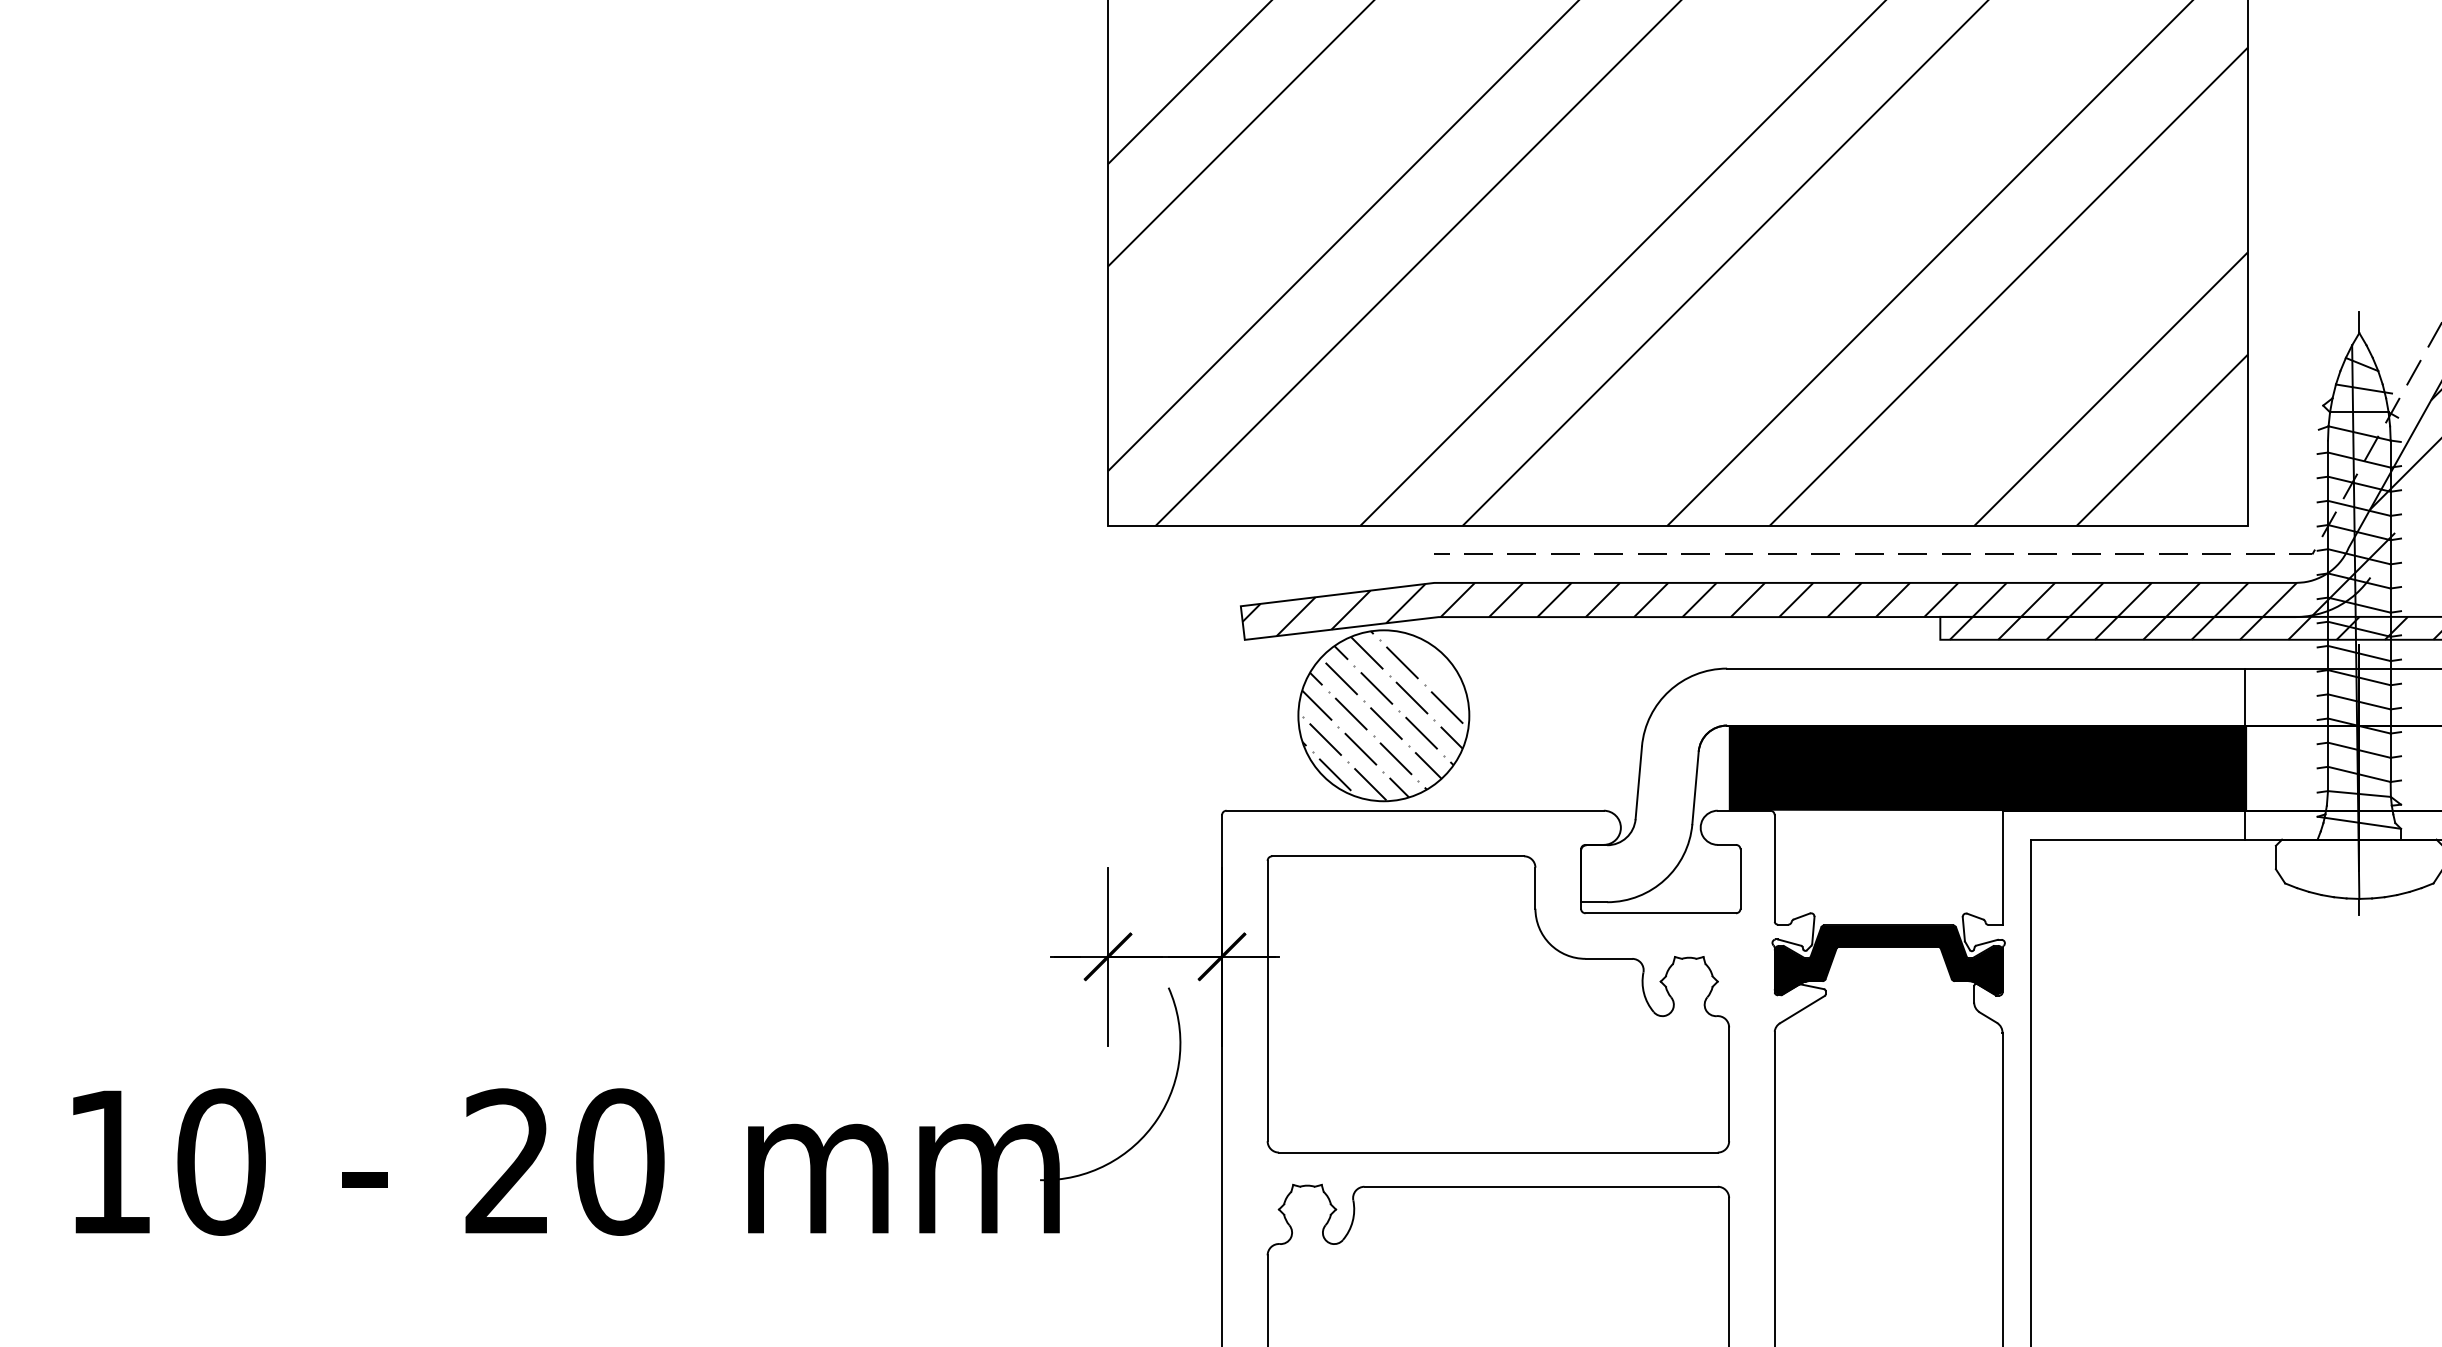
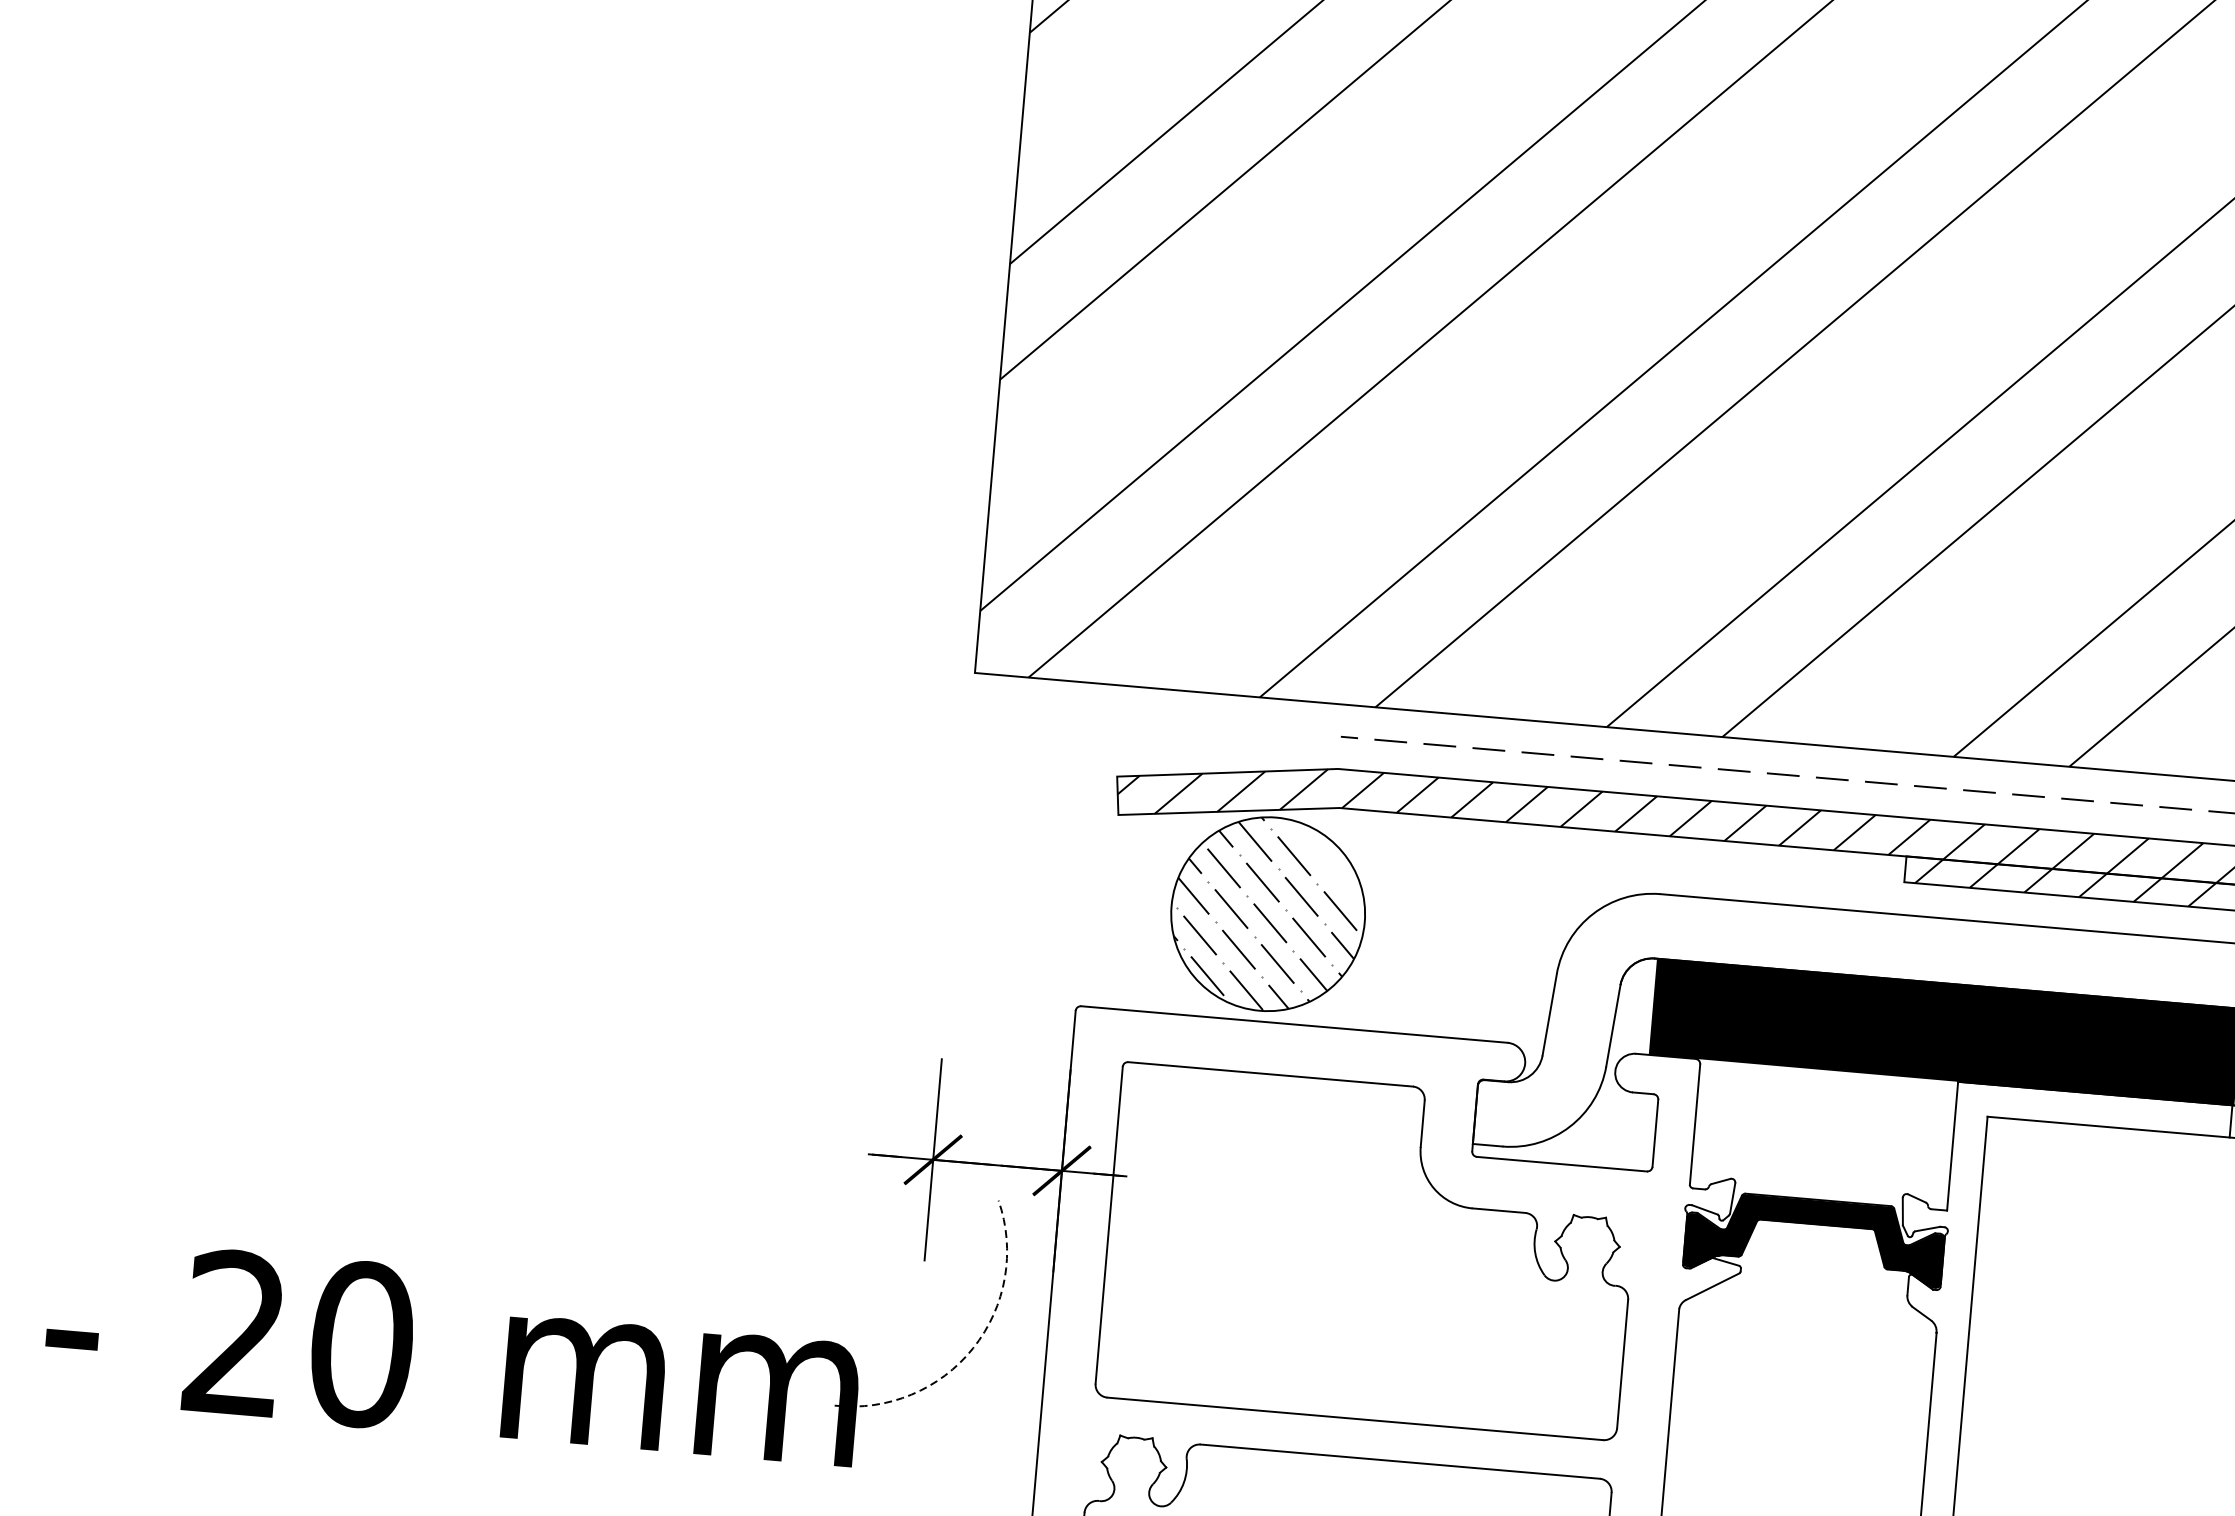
line: (1157, 1119) -> (973, 1348), solid -> dashed

